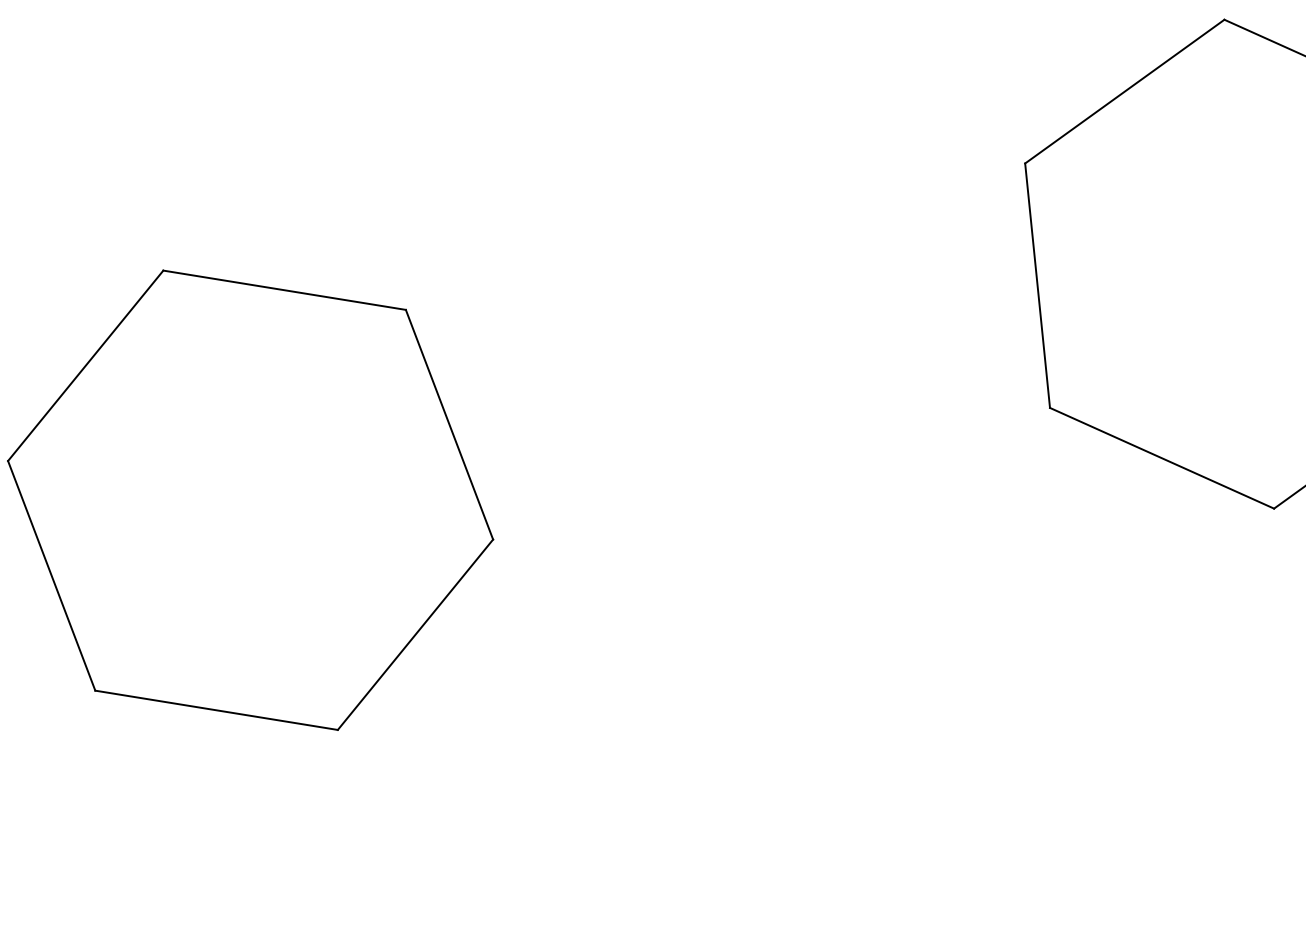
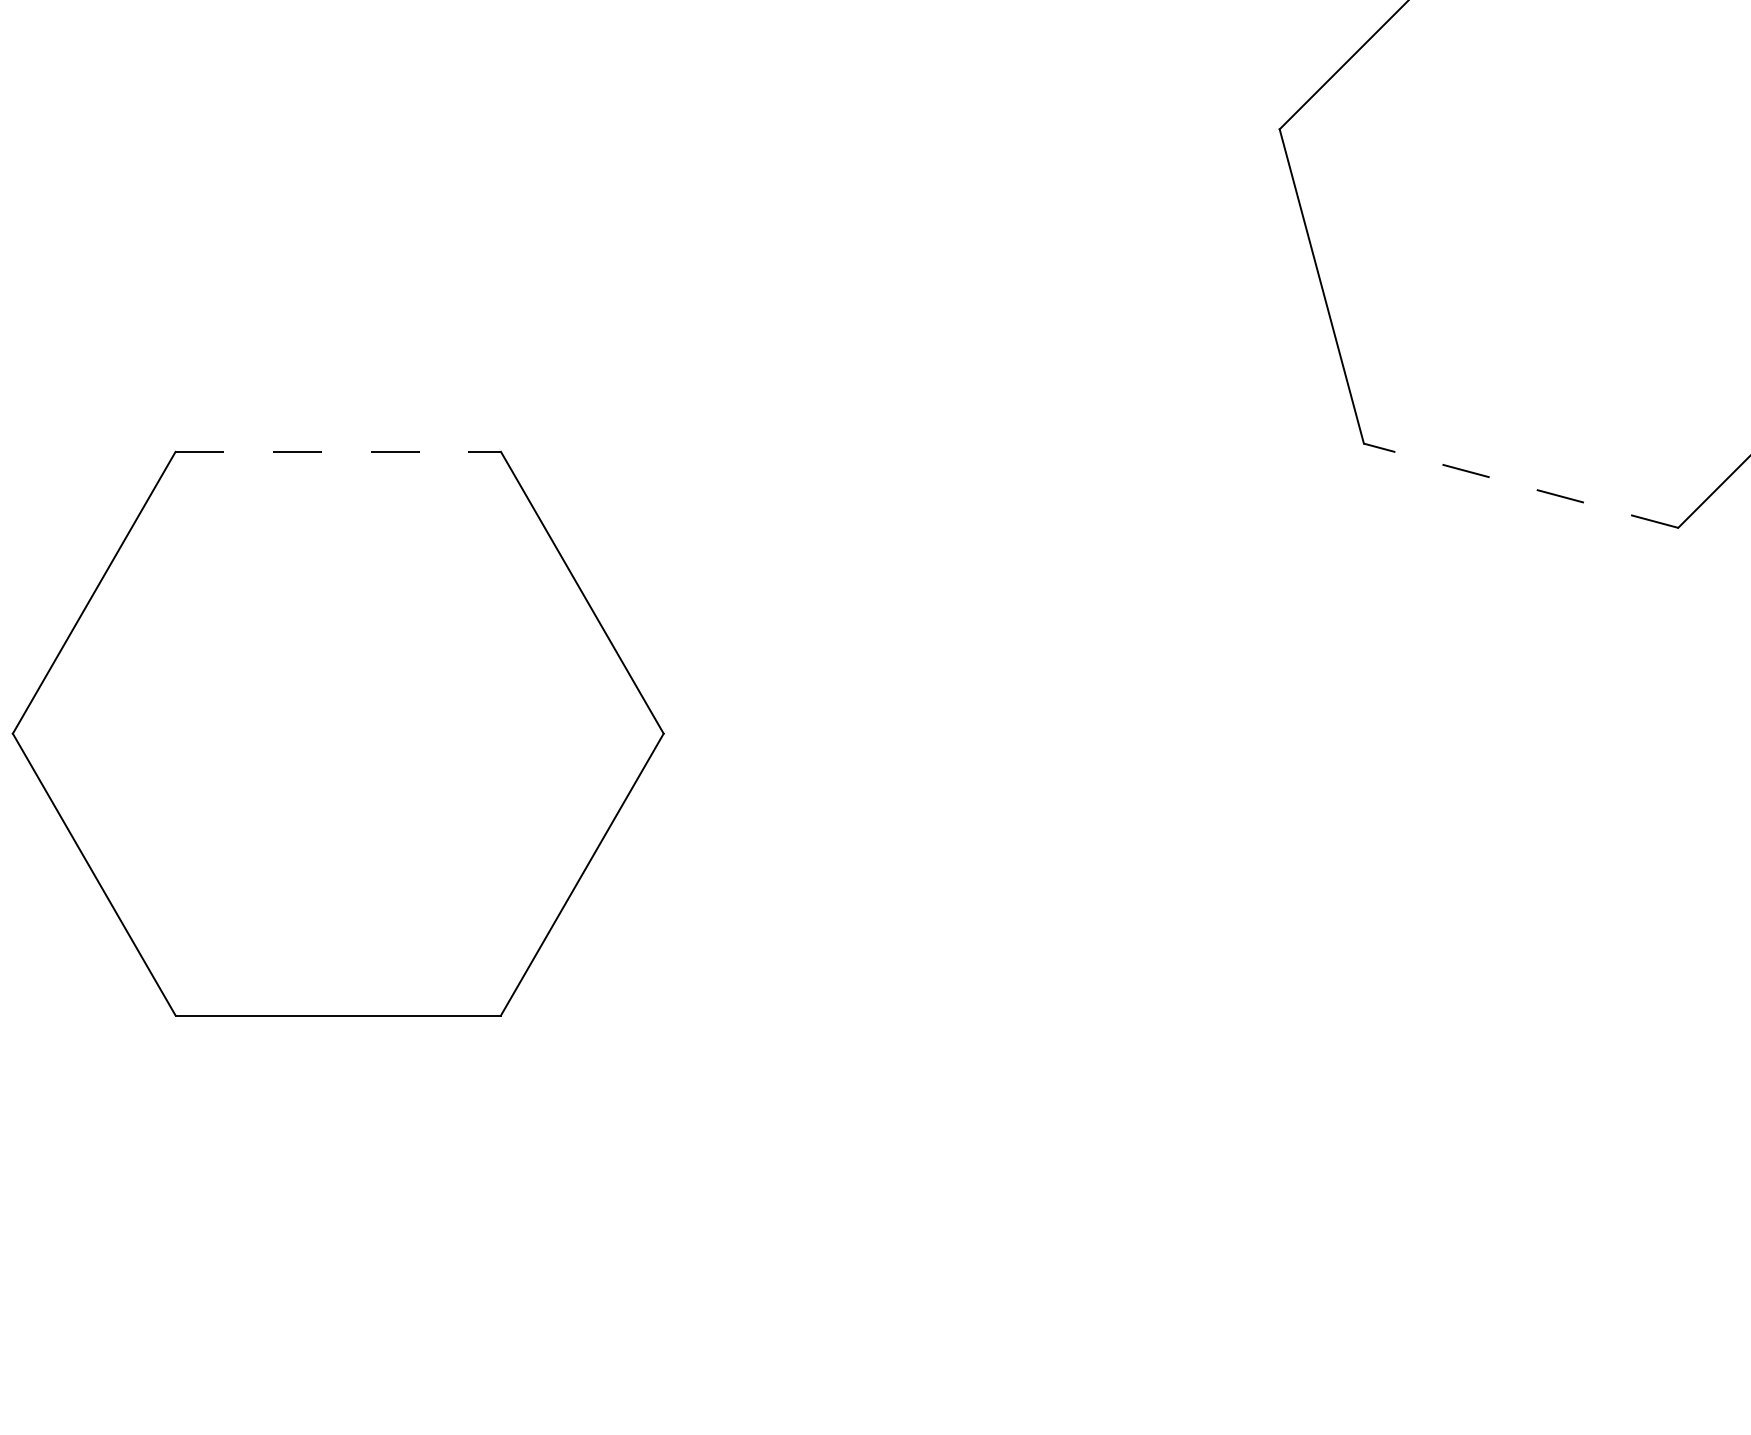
line: (284, 289) -> (338, 451), solid -> dashed
line: (1162, 458) -> (1521, 485), solid -> dashed

